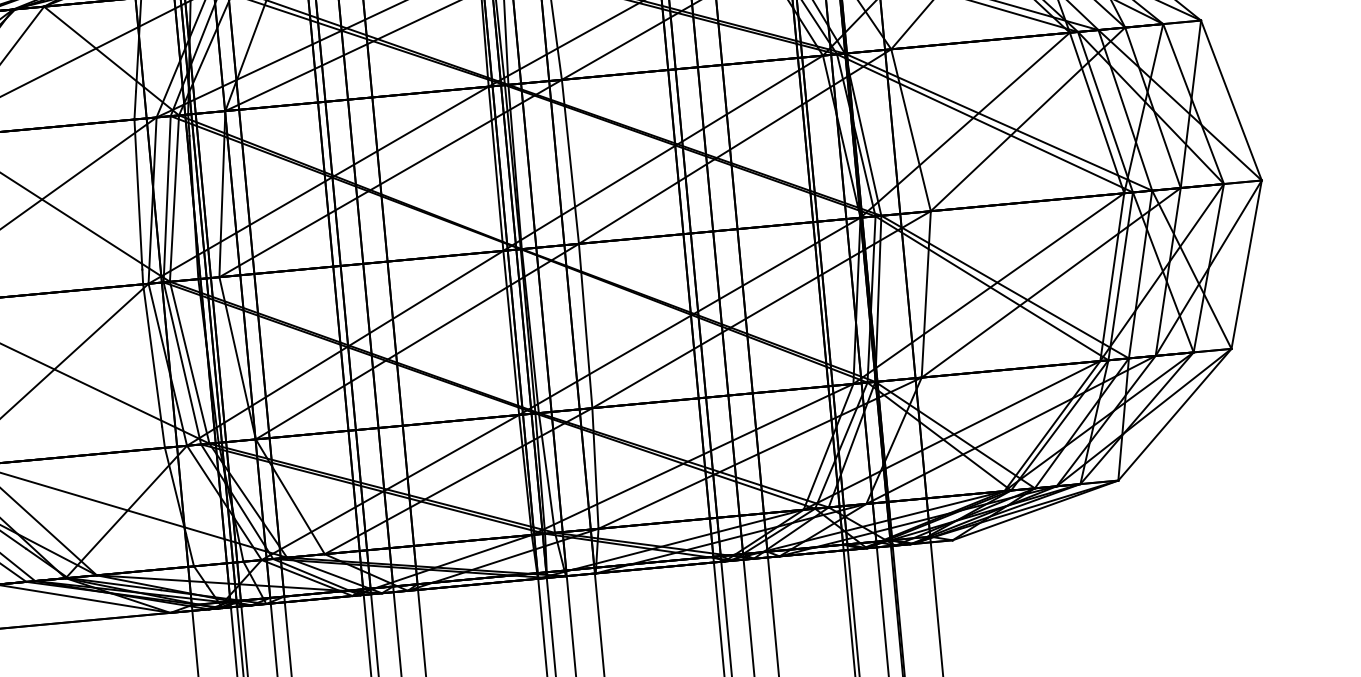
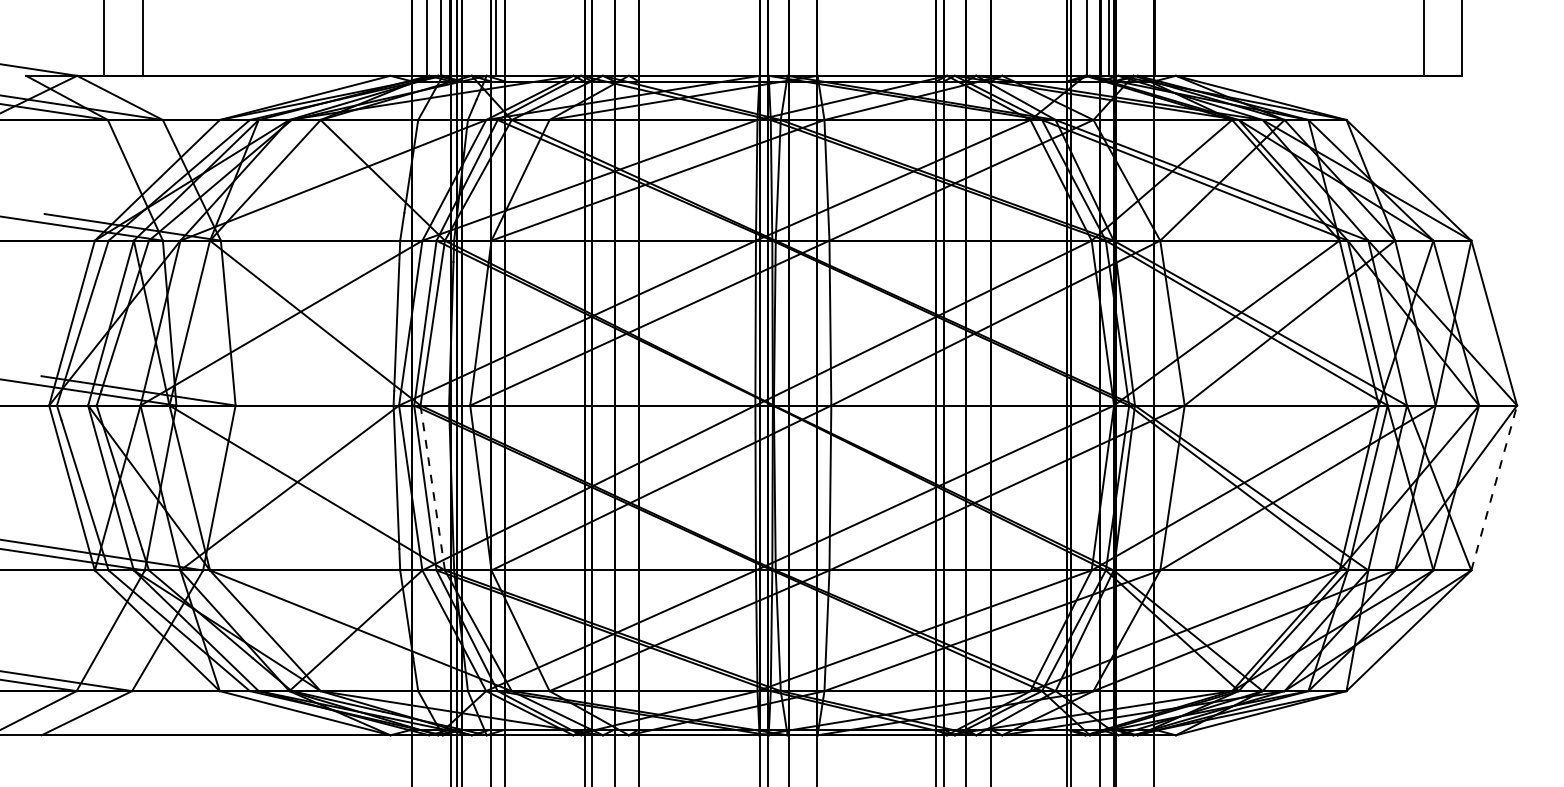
line: (1246, 265) -> (1494, 488), solid -> dashed
line: (189, 362) -> (432, 487), solid -> dashed

